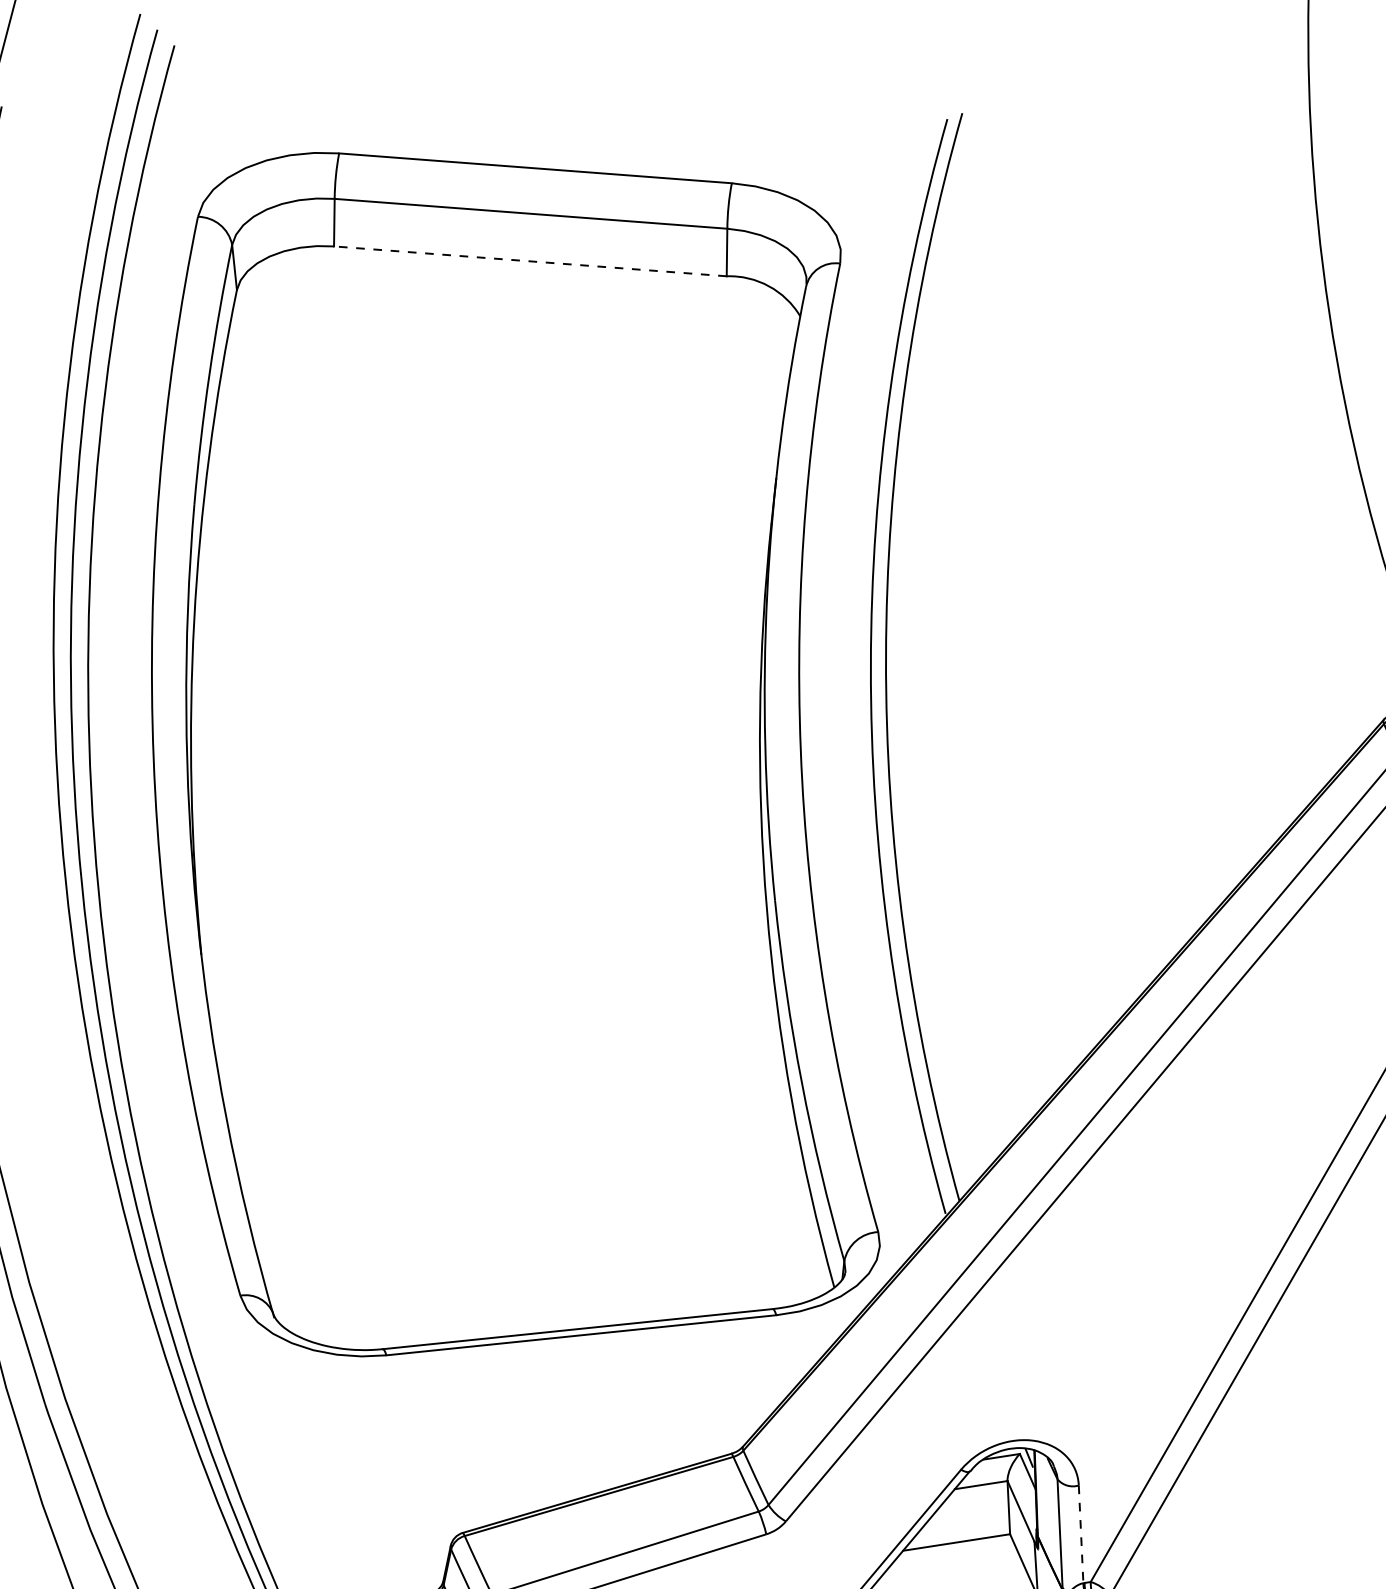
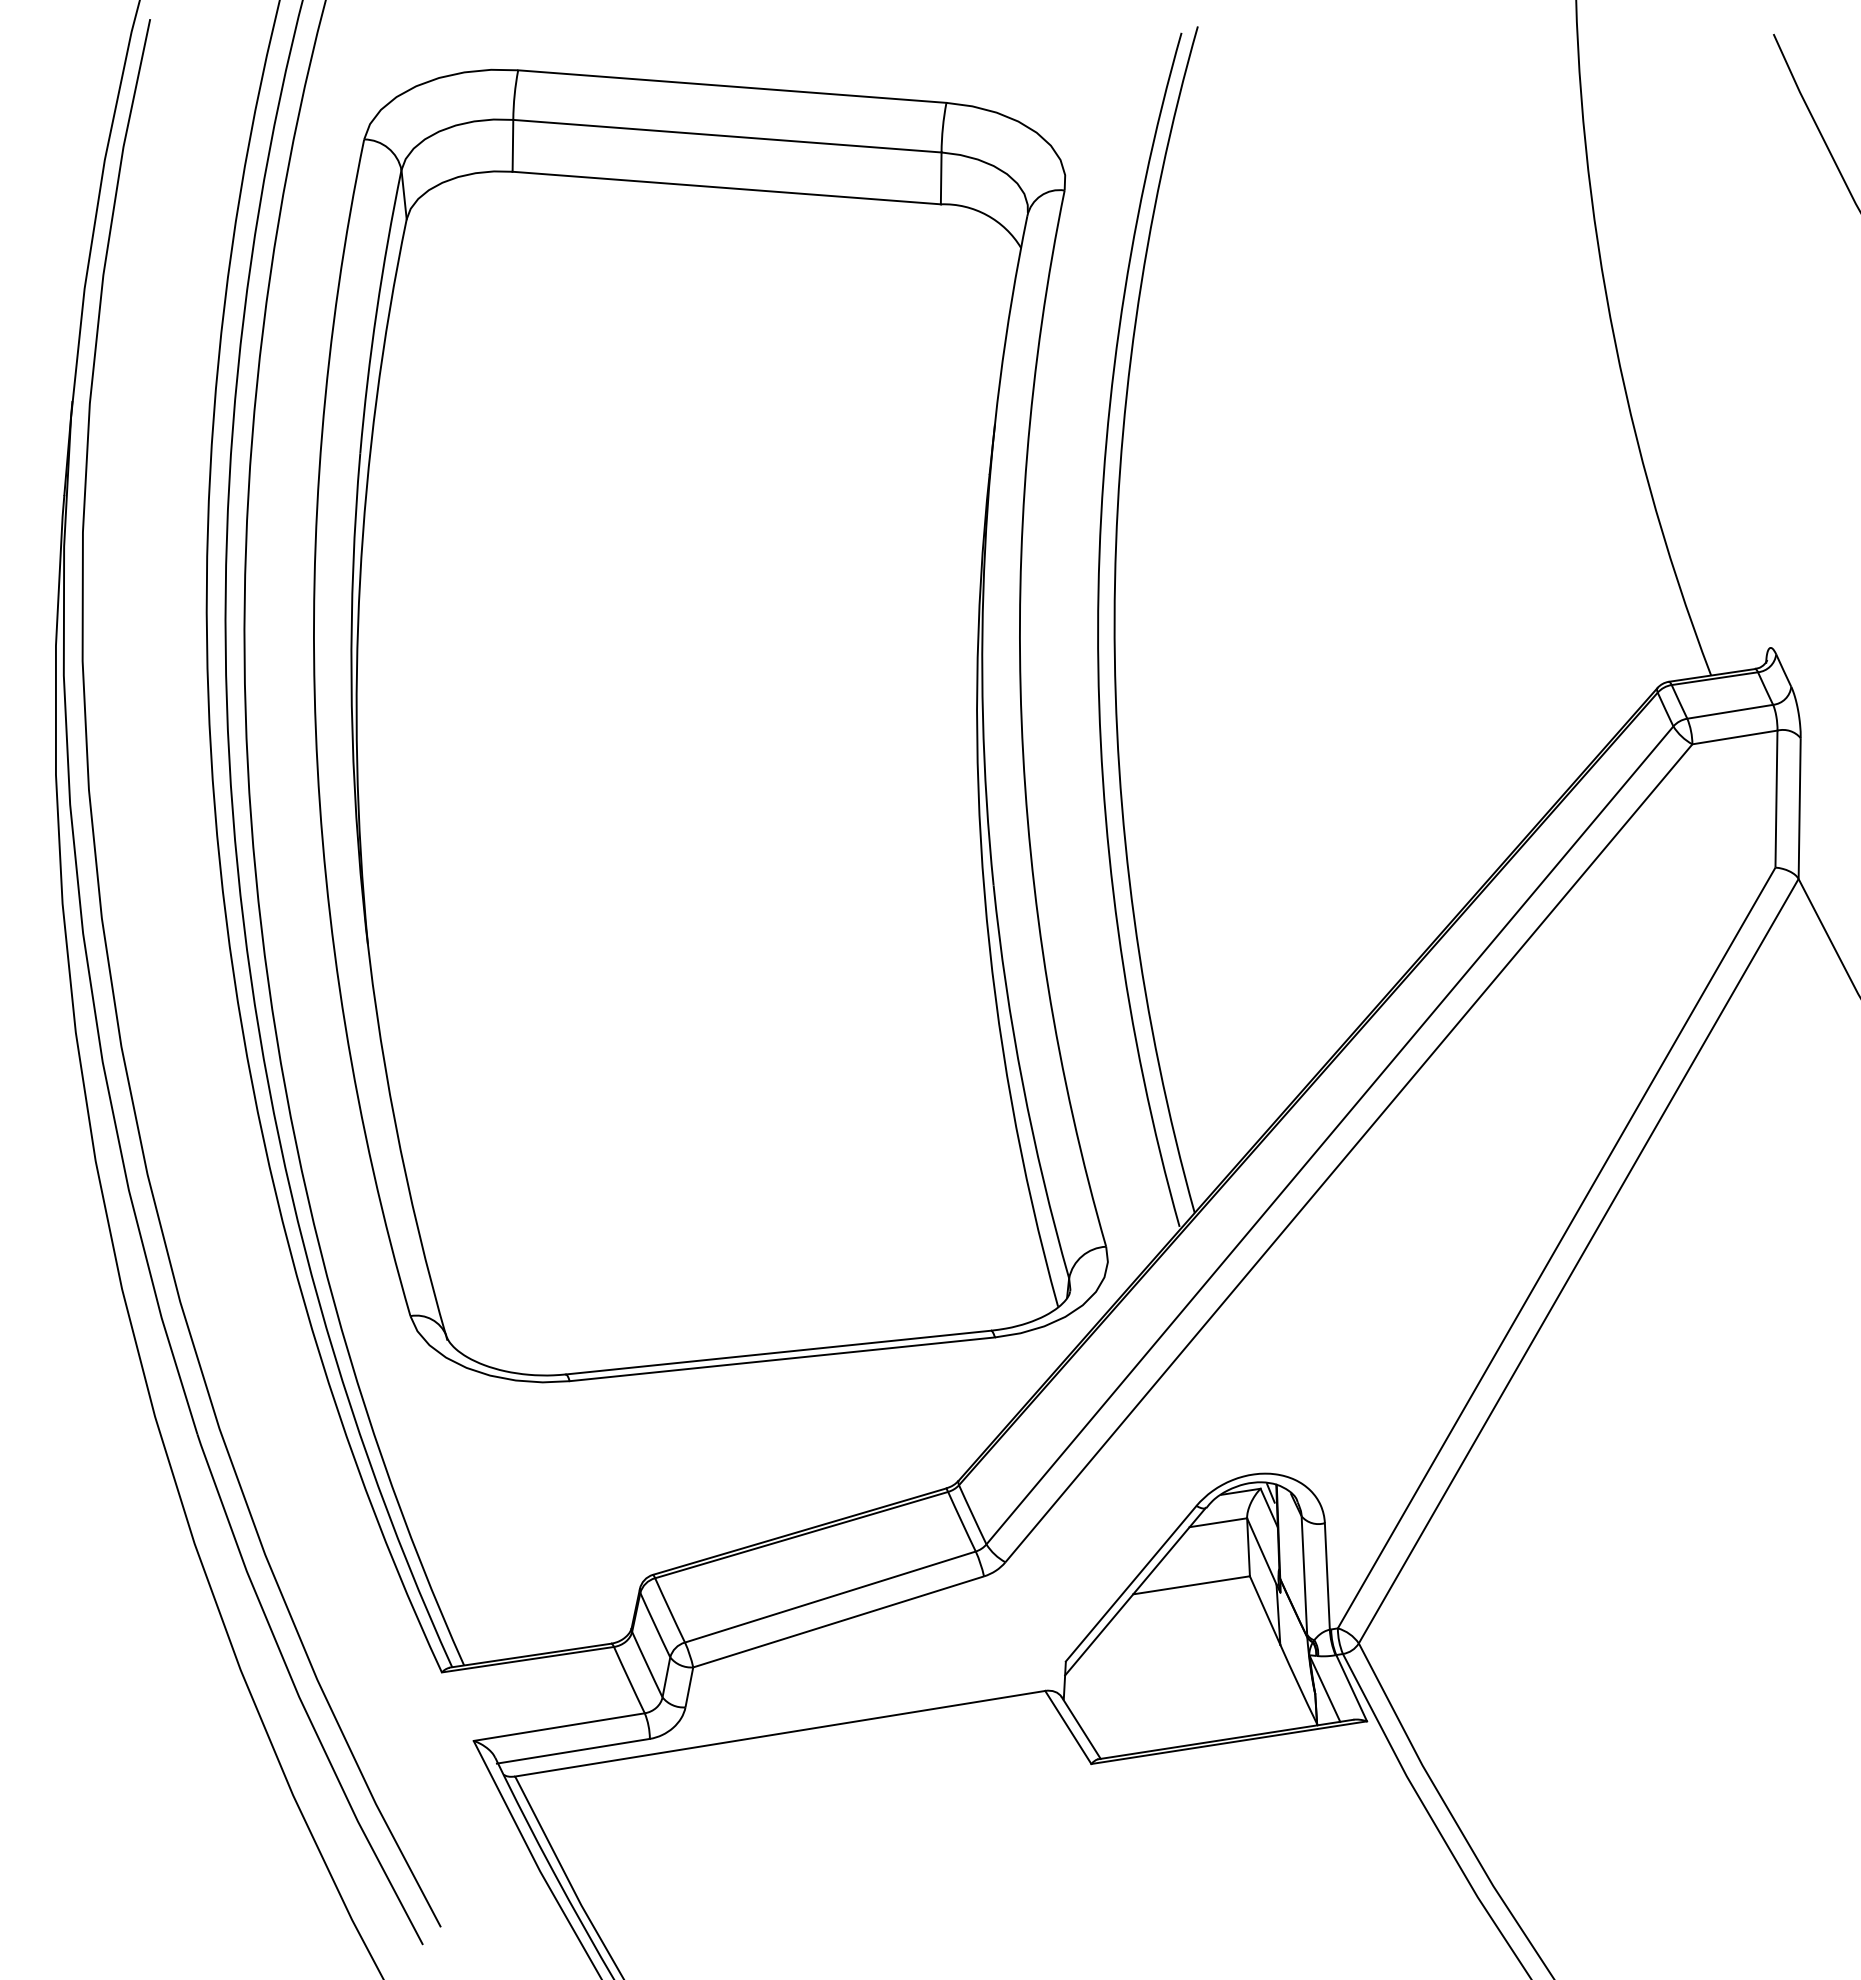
line: (530, 261) -> (726, 188), dashed -> solid
line: (1081, 1534) -> (1327, 1576), dashed -> solid

